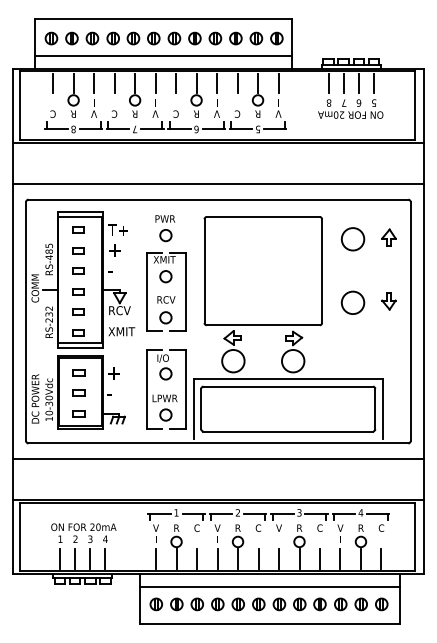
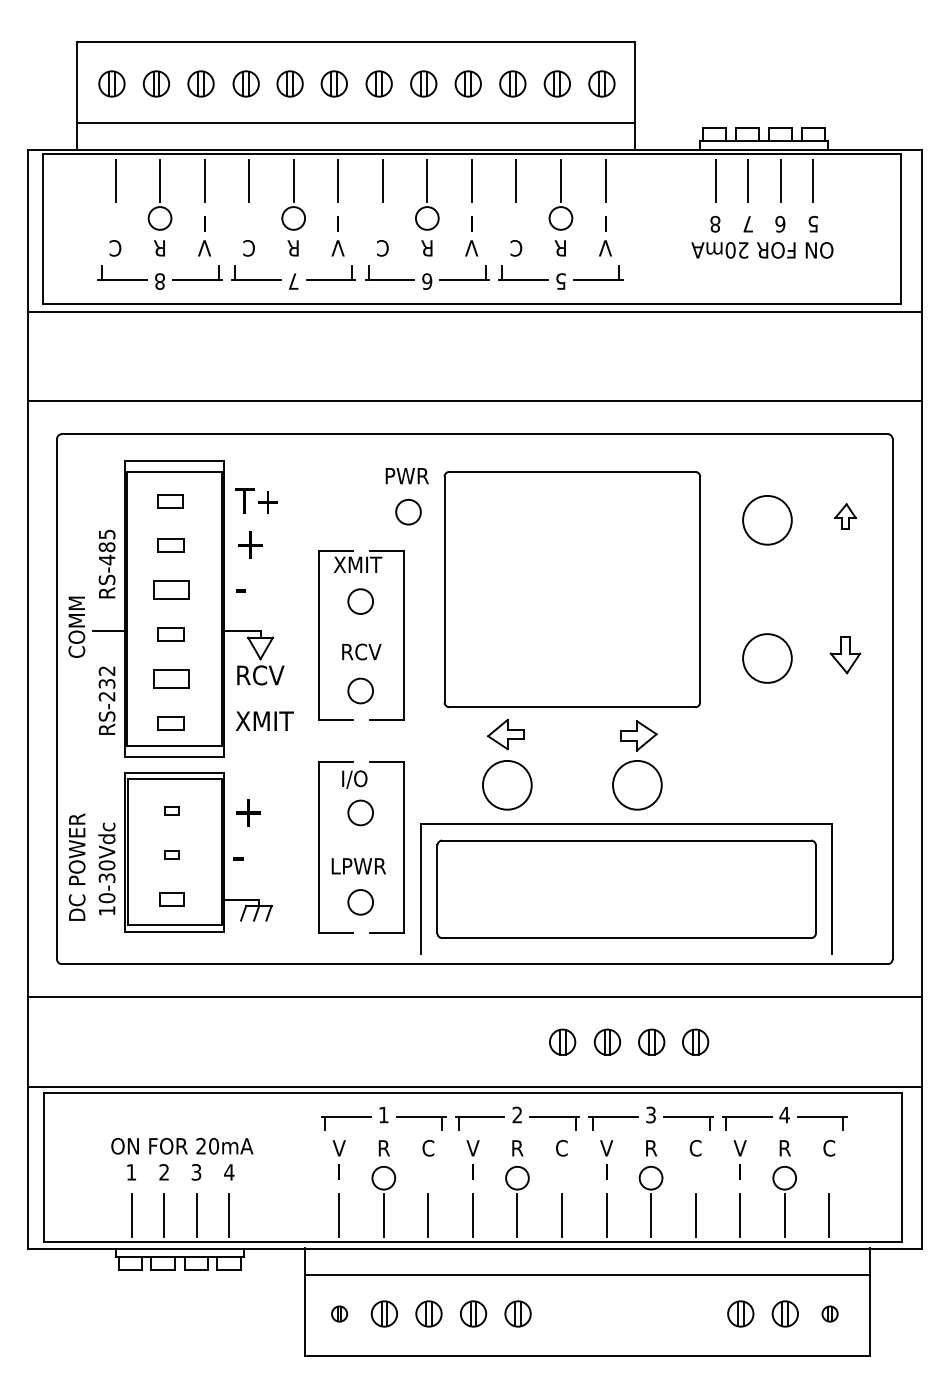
part: (165, 228) -> (407, 496), moved
part: (388, 237) -> (844, 516), size x0.7
part: (78, 270) -> (170, 588), size x1.4
part: (78, 311) -> (170, 677), size x1.4
part: (78, 372) -> (170, 809), size x0.6
part: (78, 392) -> (170, 853), size x0.6
part: (155, 604) -> (338, 1314), size x0.6
part: (289, 604) -> (629, 1042), moved
part: (381, 604) -> (829, 1314), size x0.6

